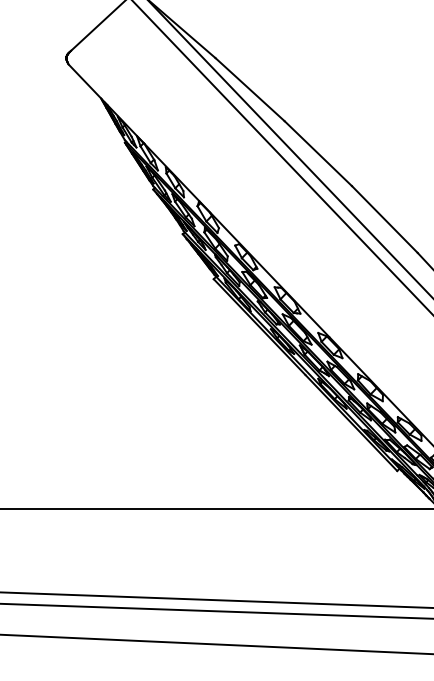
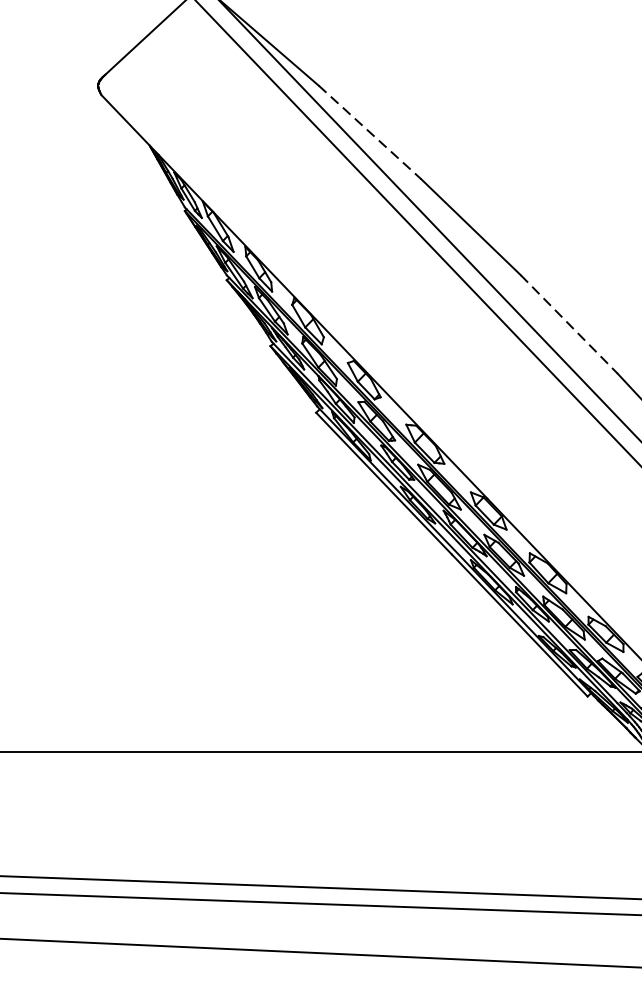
line: (250, 89) -> (370, 132), solid -> dashed
line: (384, 219) -> (568, 324), solid -> dashed

